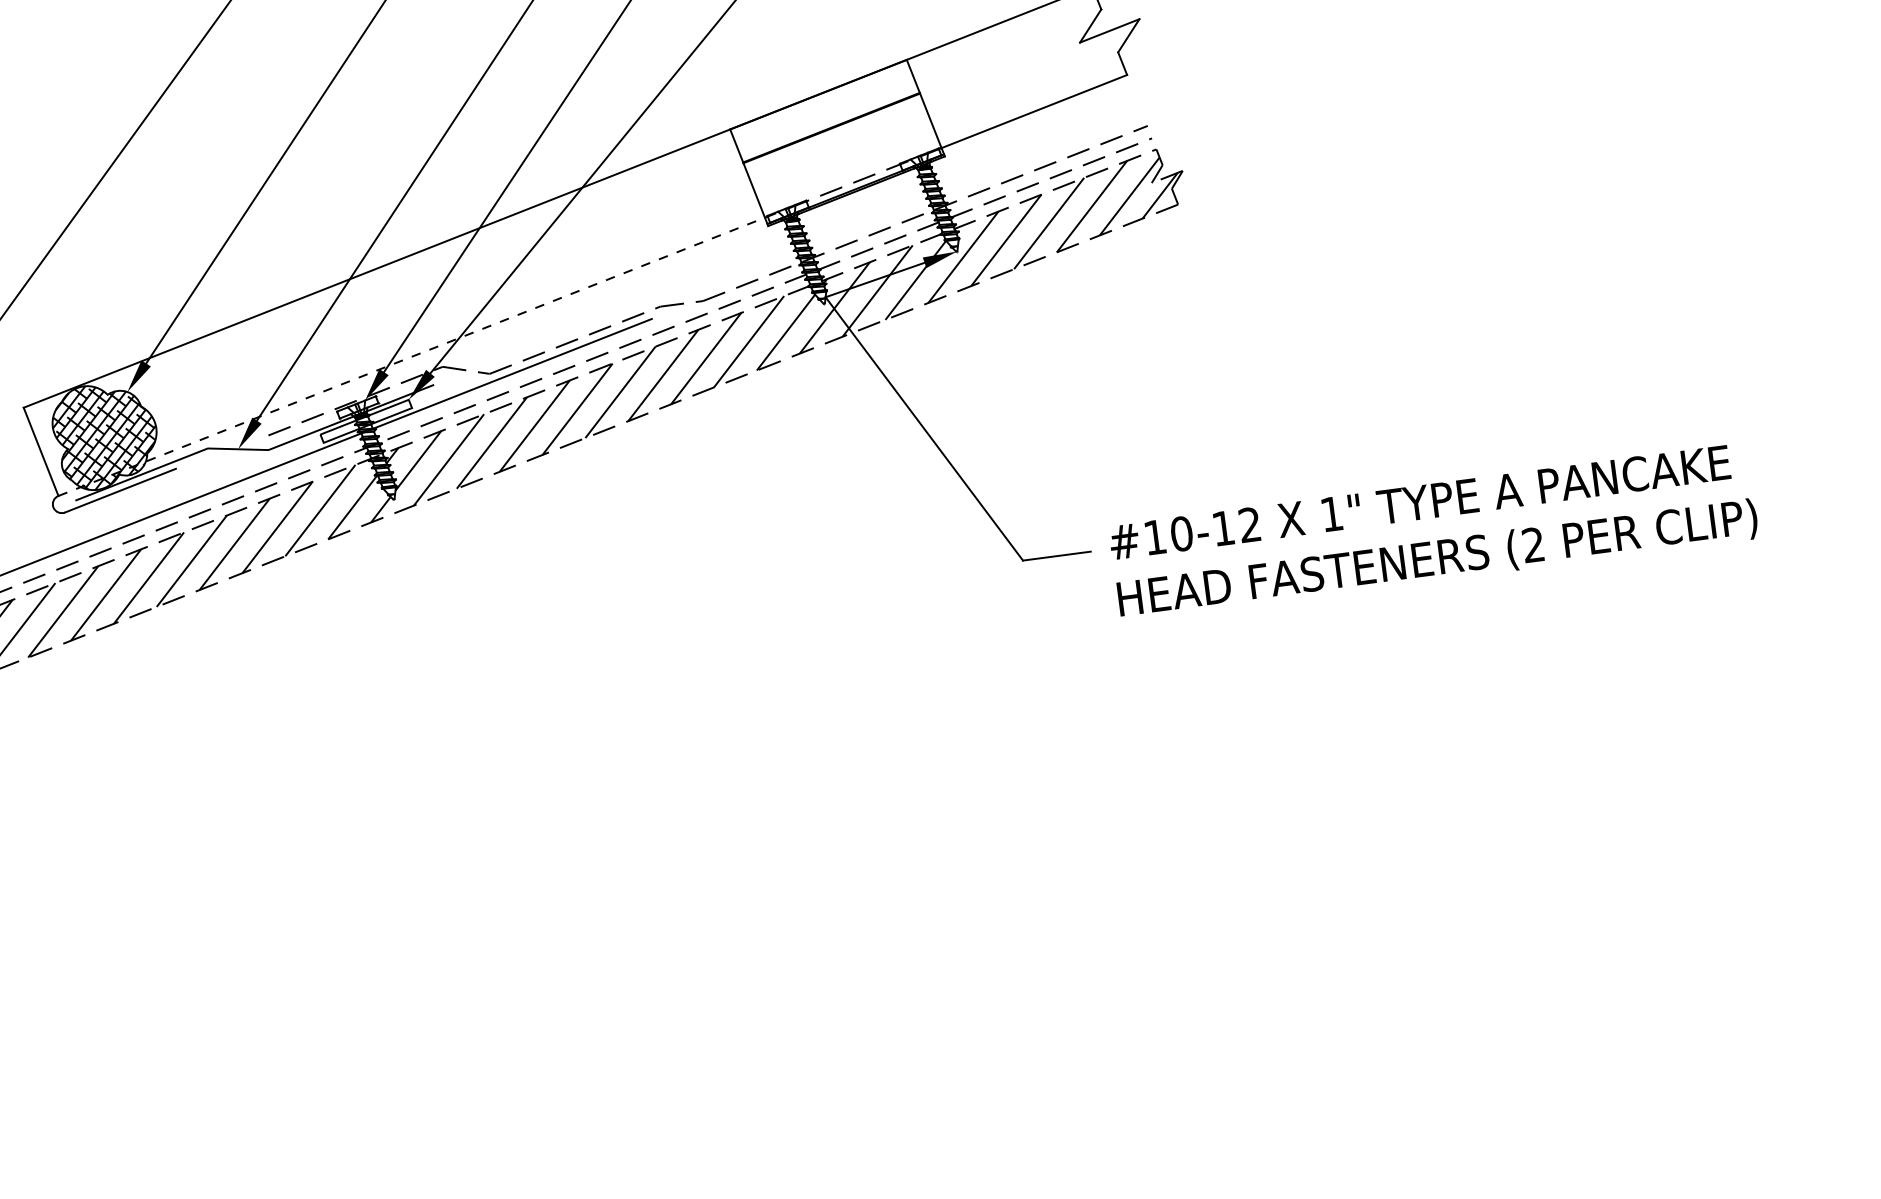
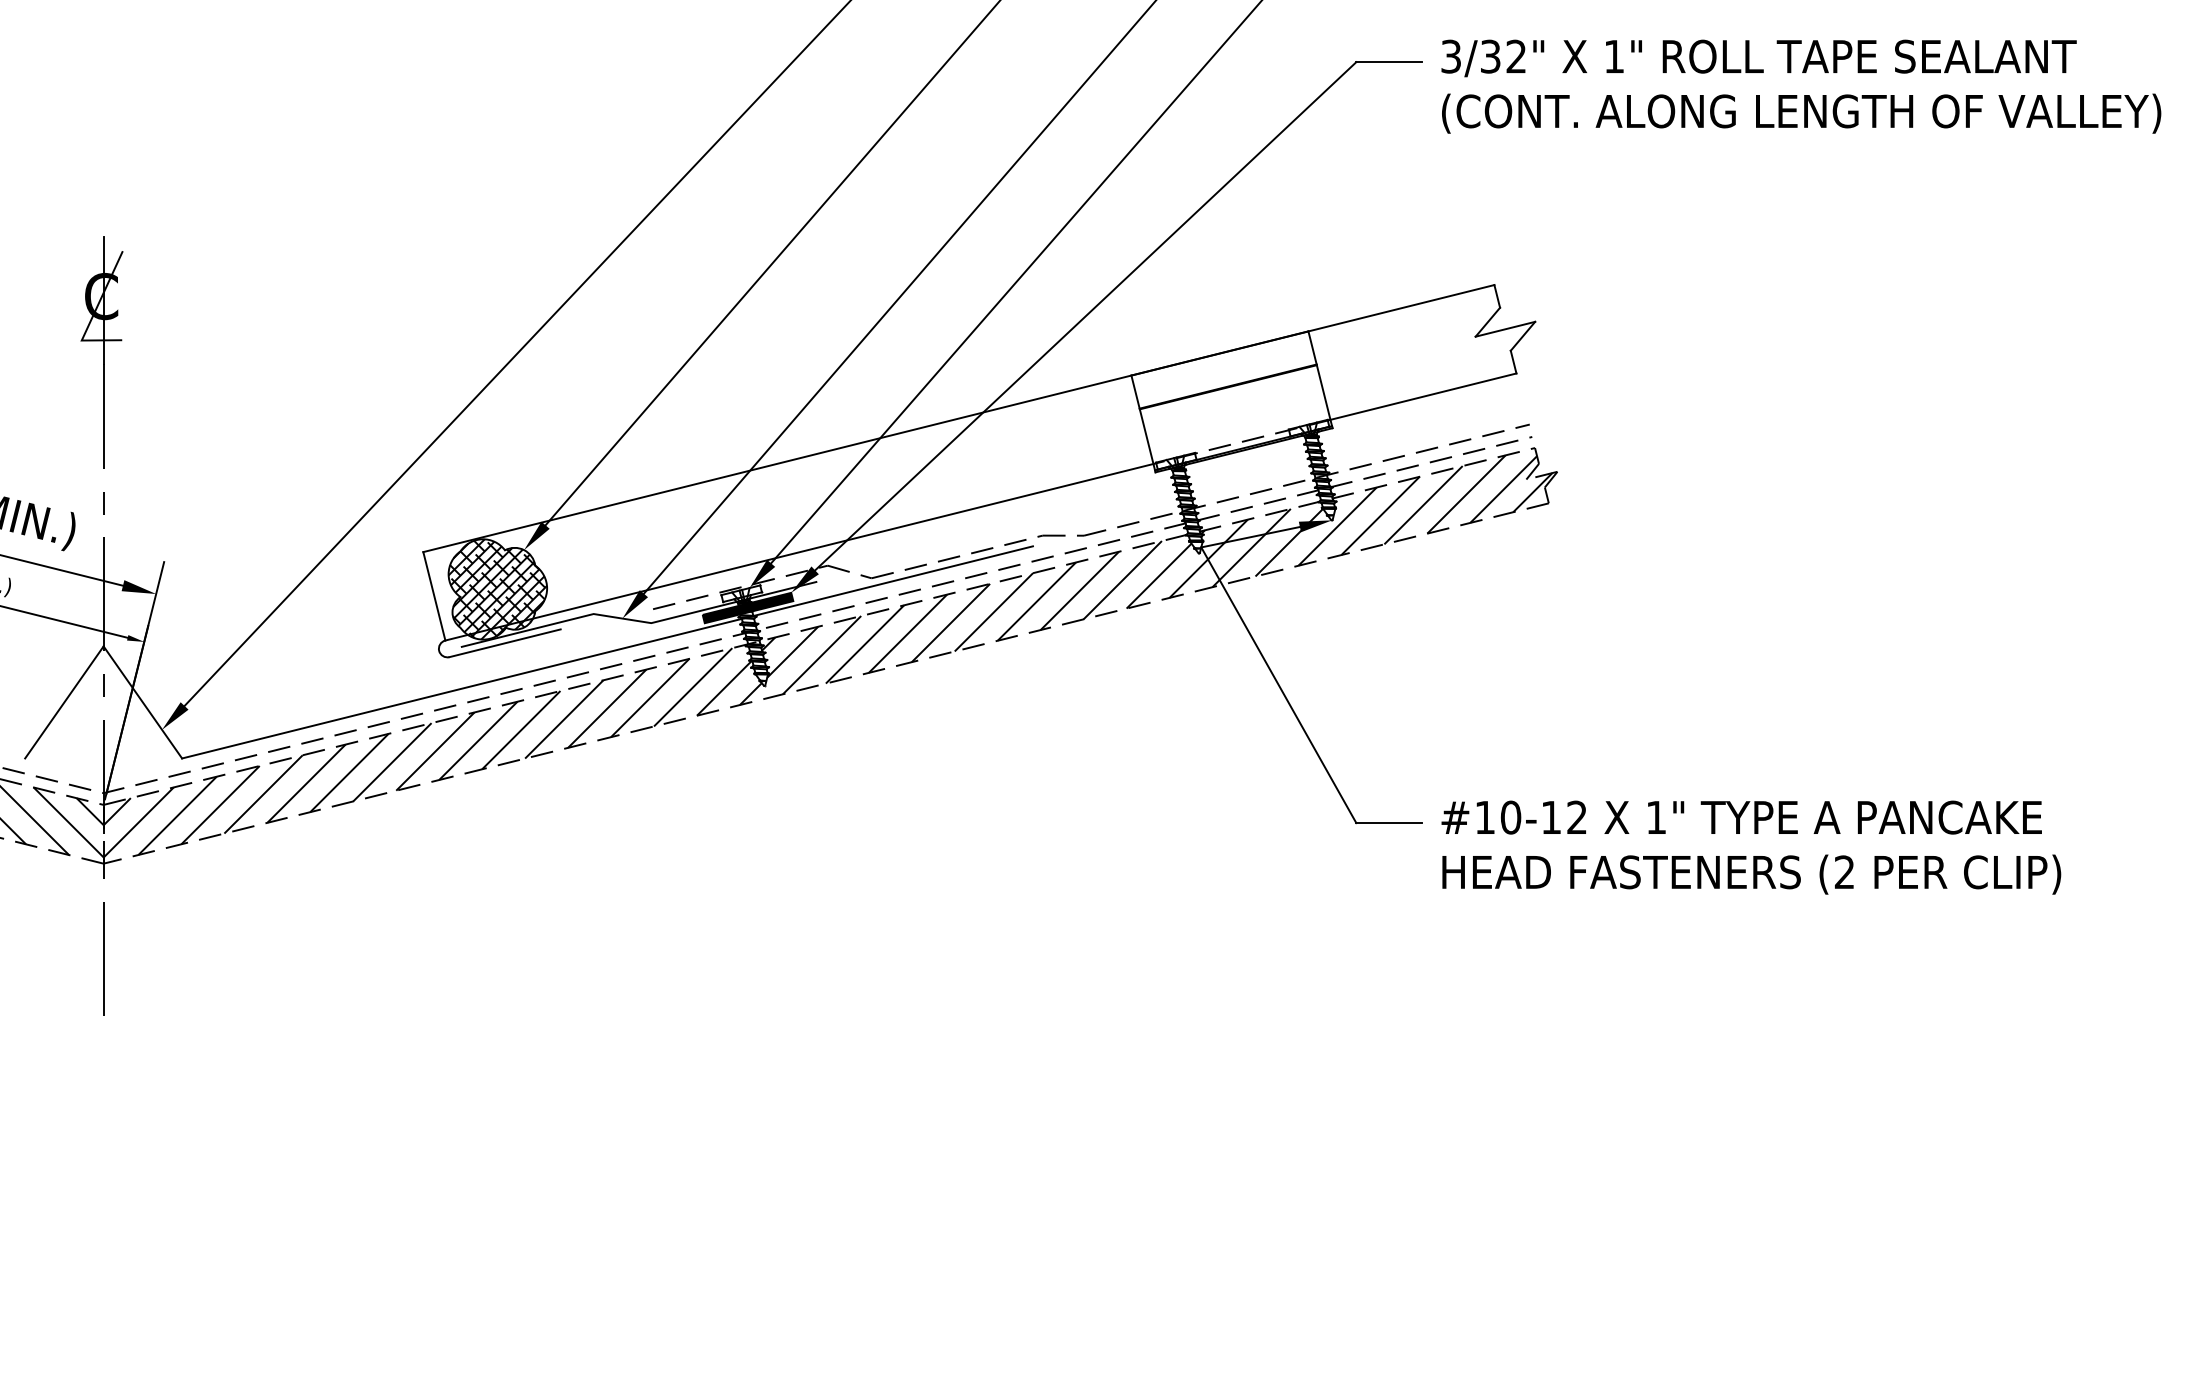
line: (411, 357) -> (799, 552), dashed -> solid
fill: (365, 420) -> (747, 607), added

